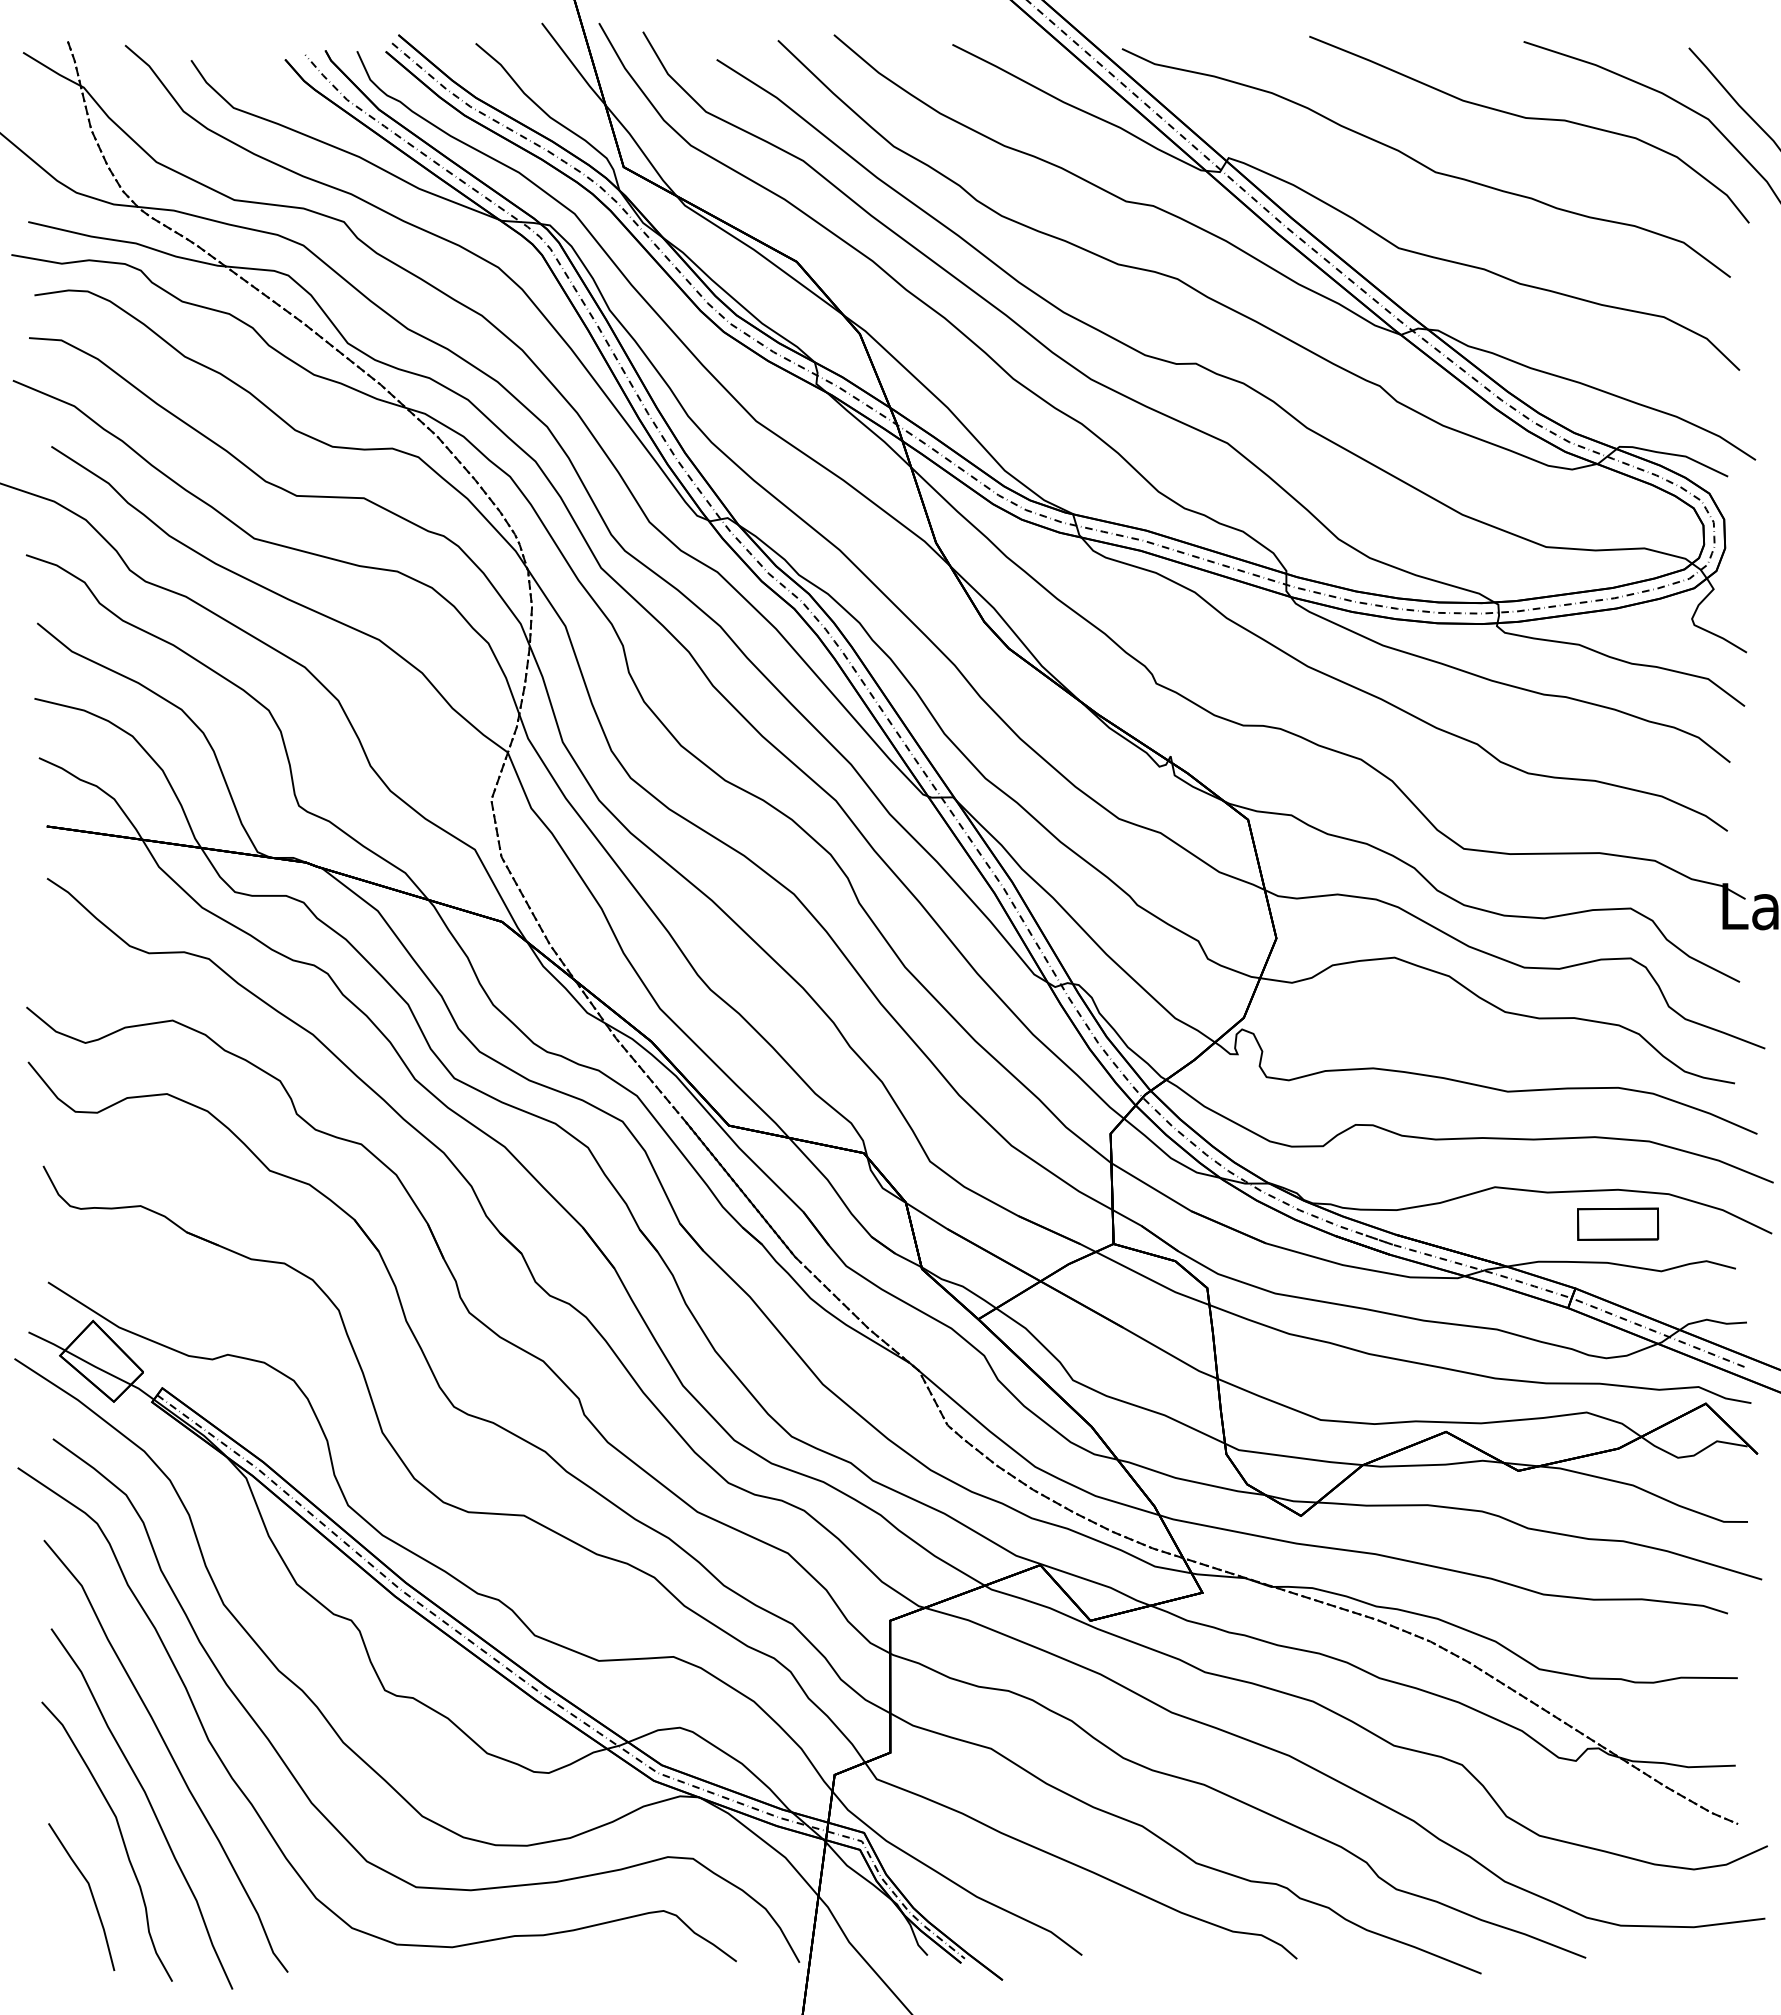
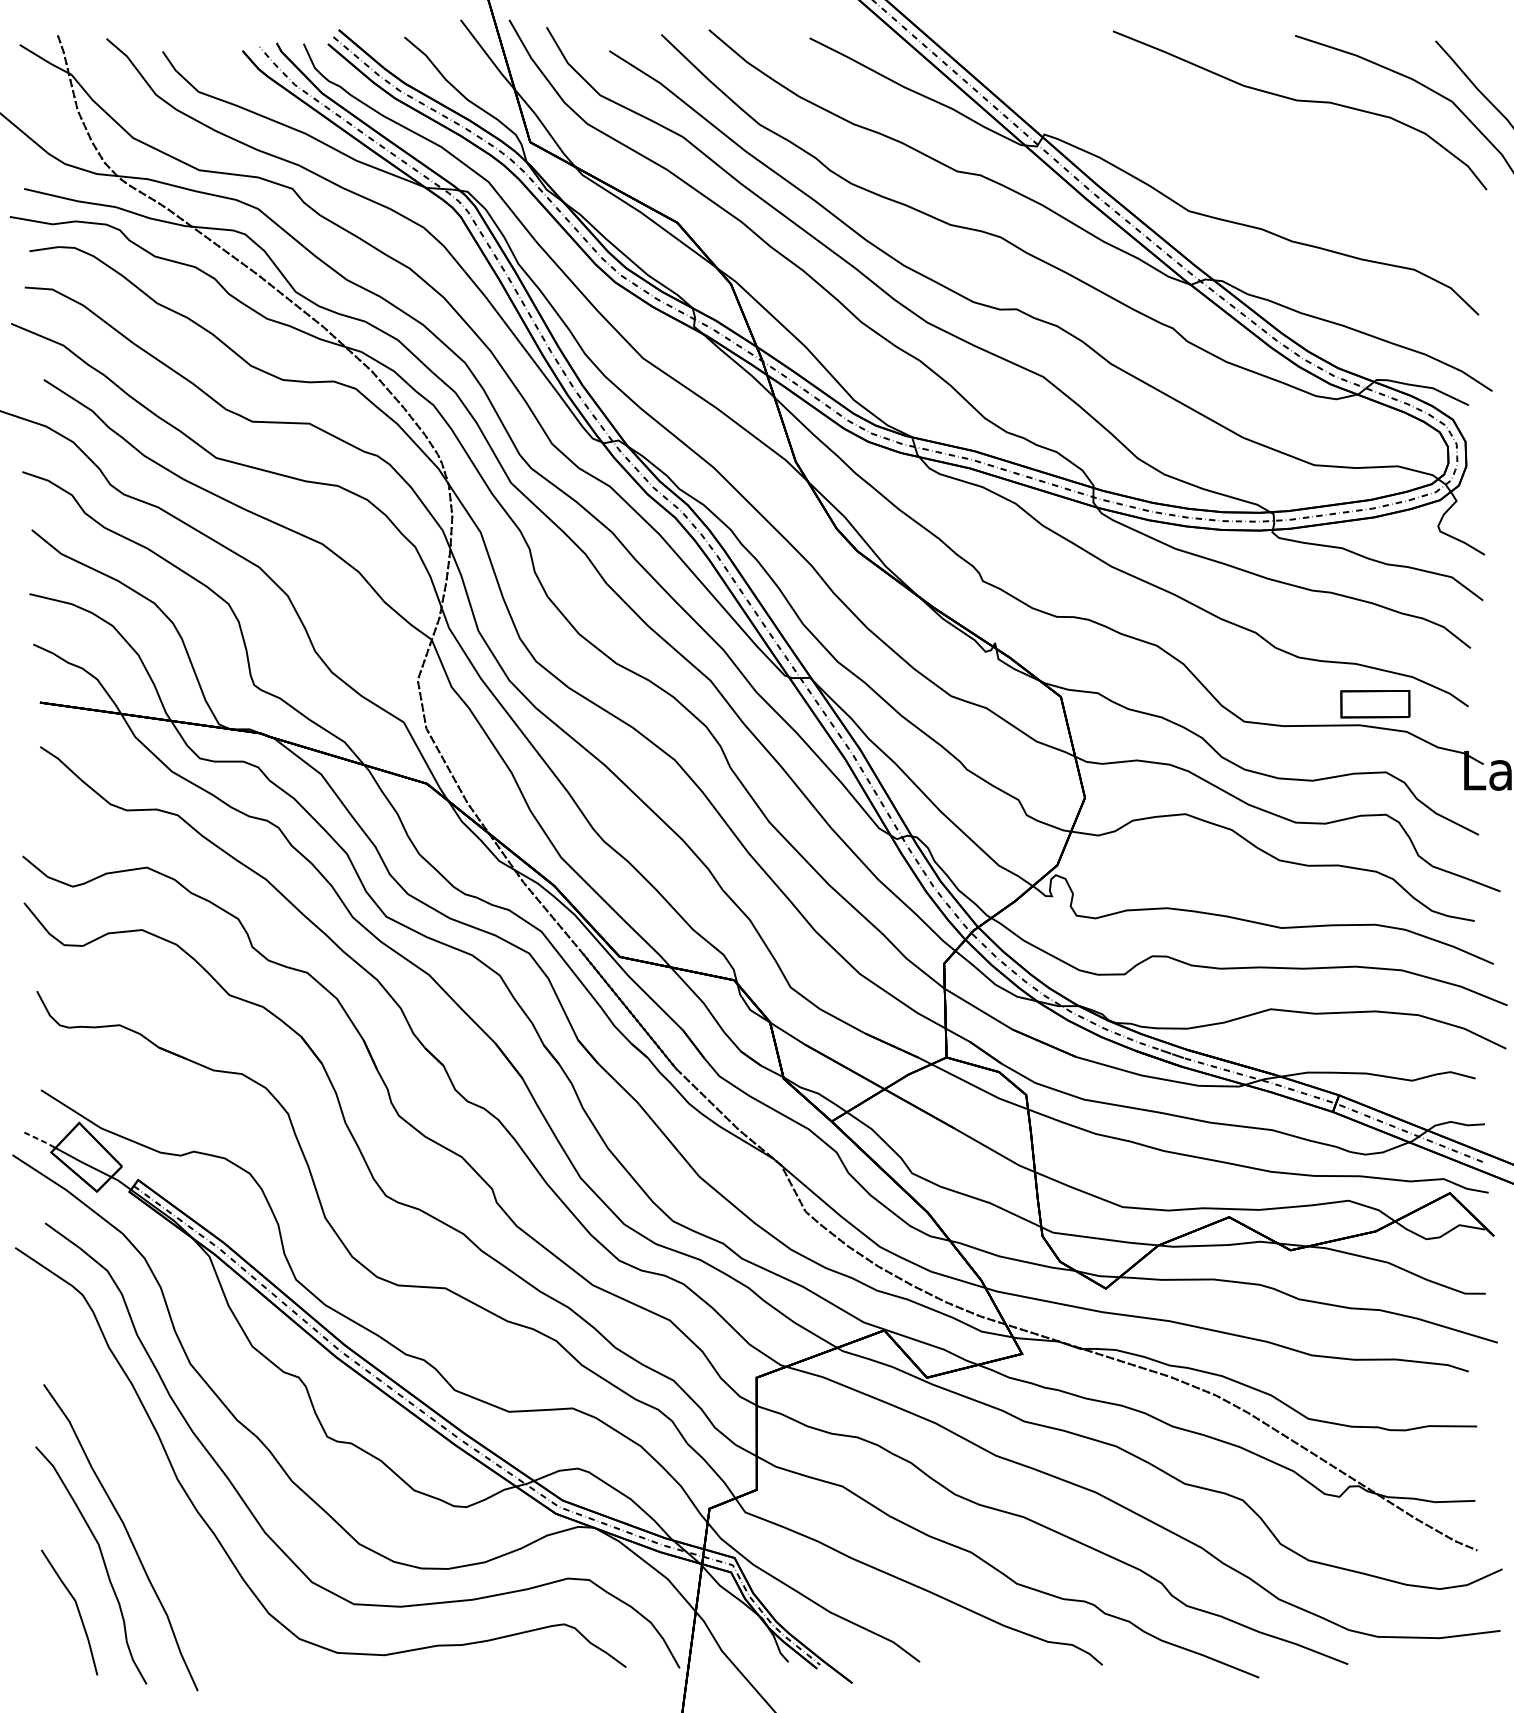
curve: (1424, 164) -> (1210, 140), removed
part: (1618, 1223) -> (1375, 703), moved
line: (47, 1341) -> (40, 1140), solid -> dashed
curve: (169, 1754) -> (144, 1491), removed

